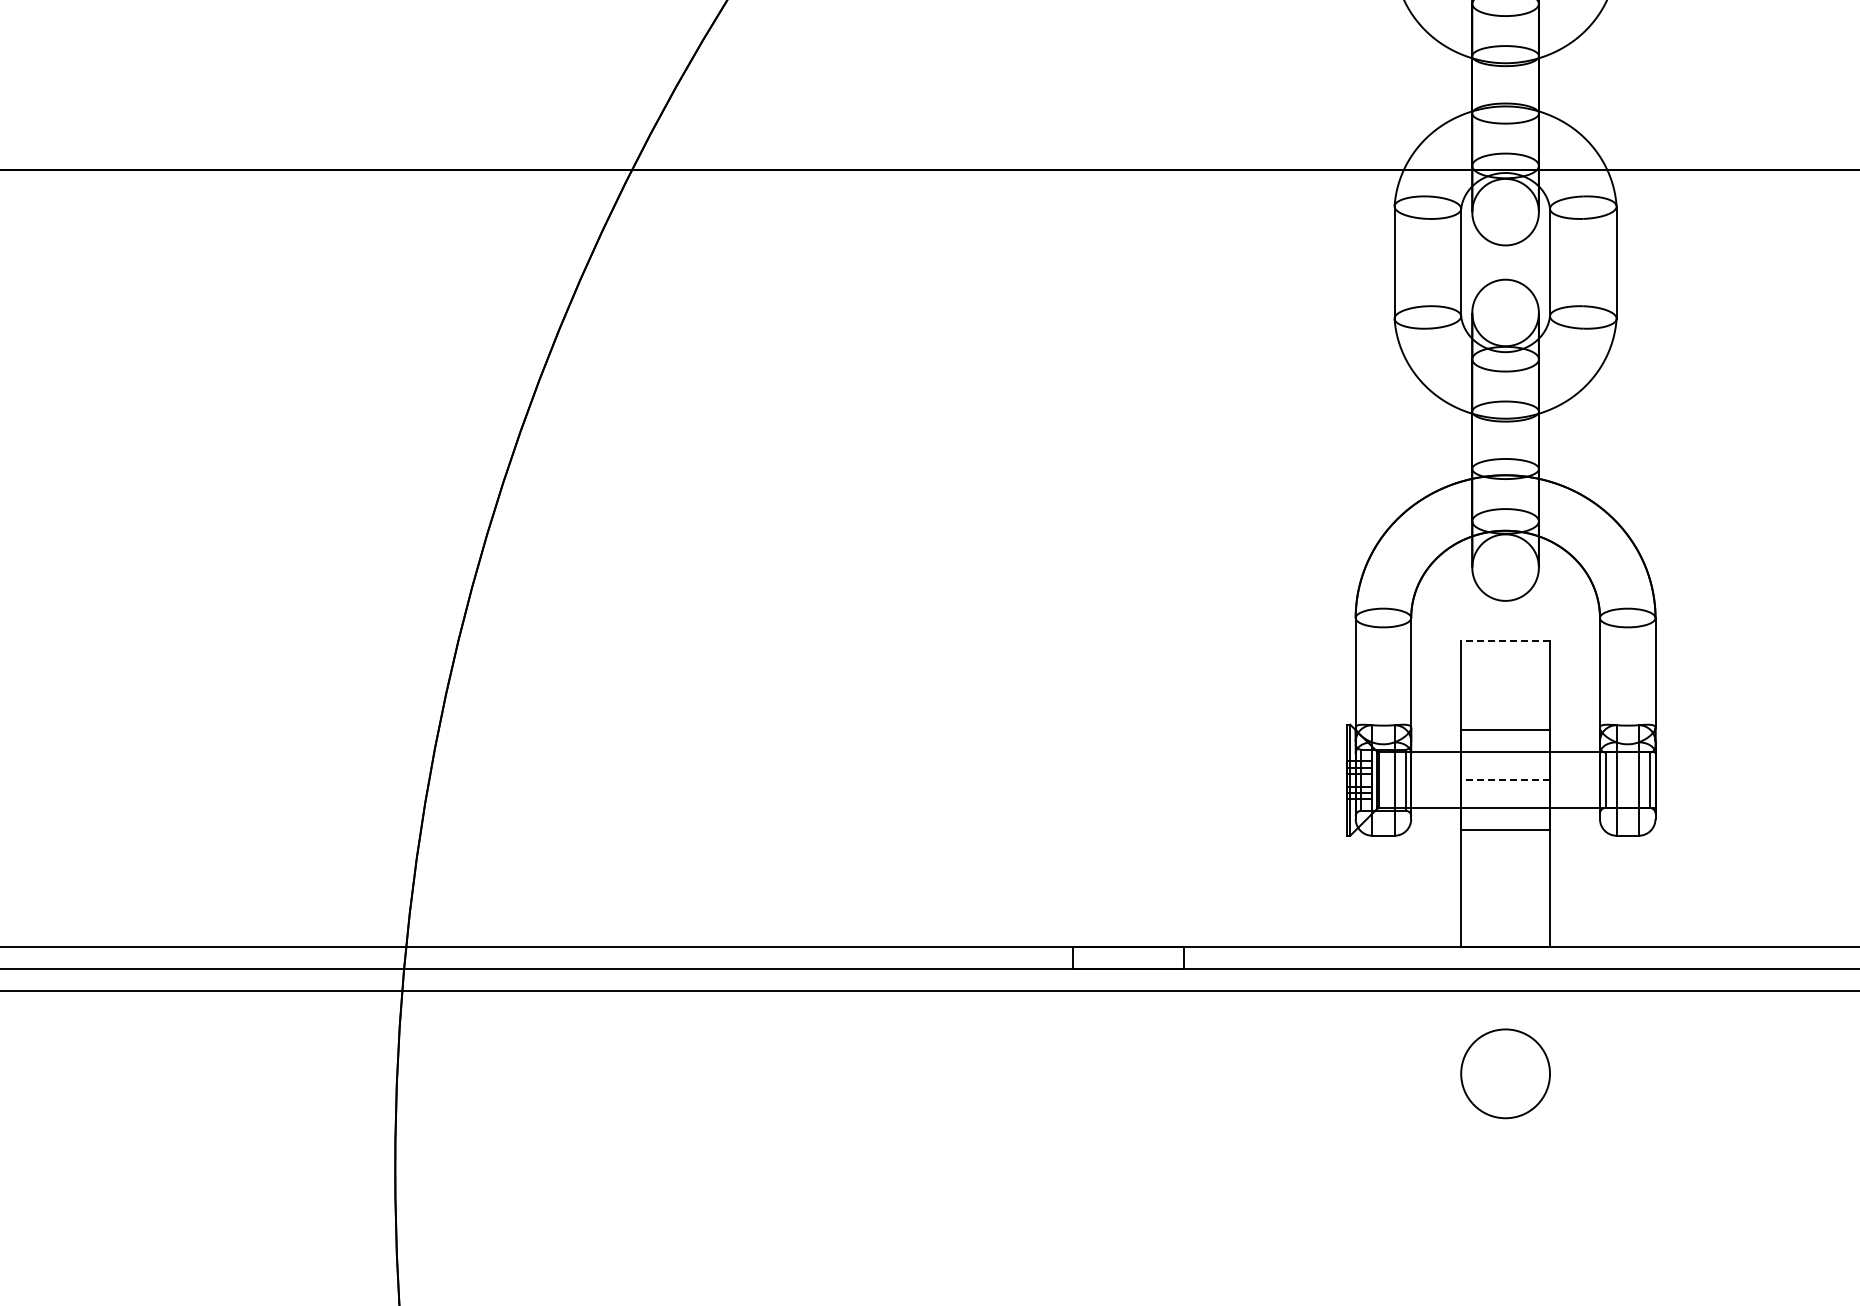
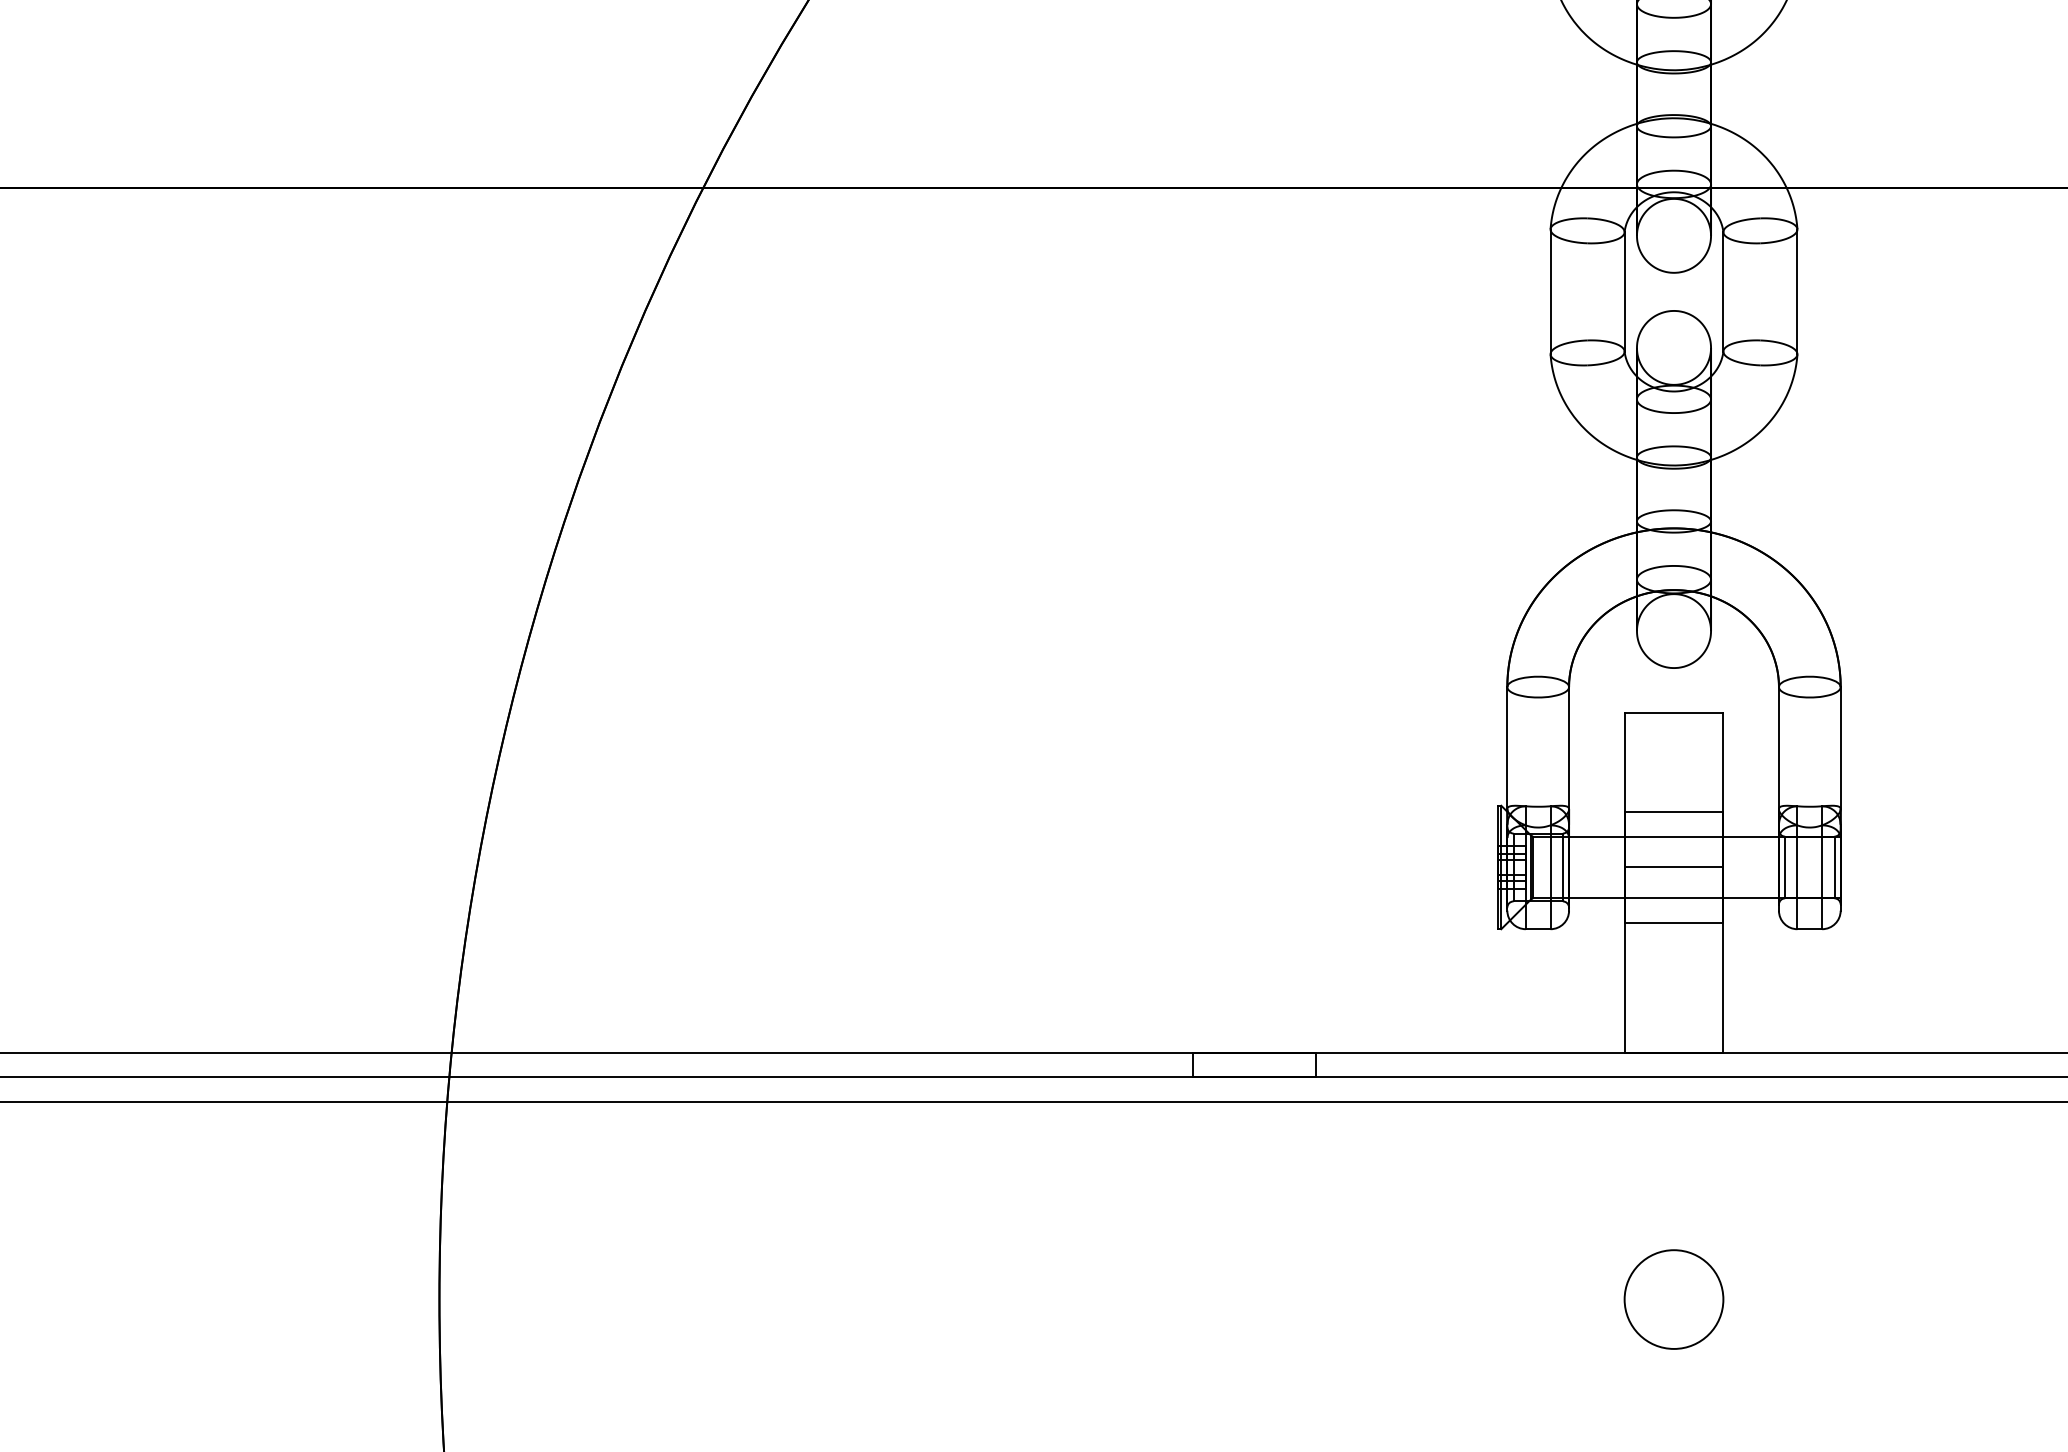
line: (1505, 641) -> (1673, 713), dashed -> solid
line: (1505, 780) -> (1673, 867), dashed -> solid
circle: (1505, 1073) -> (1673, 1299), moved

